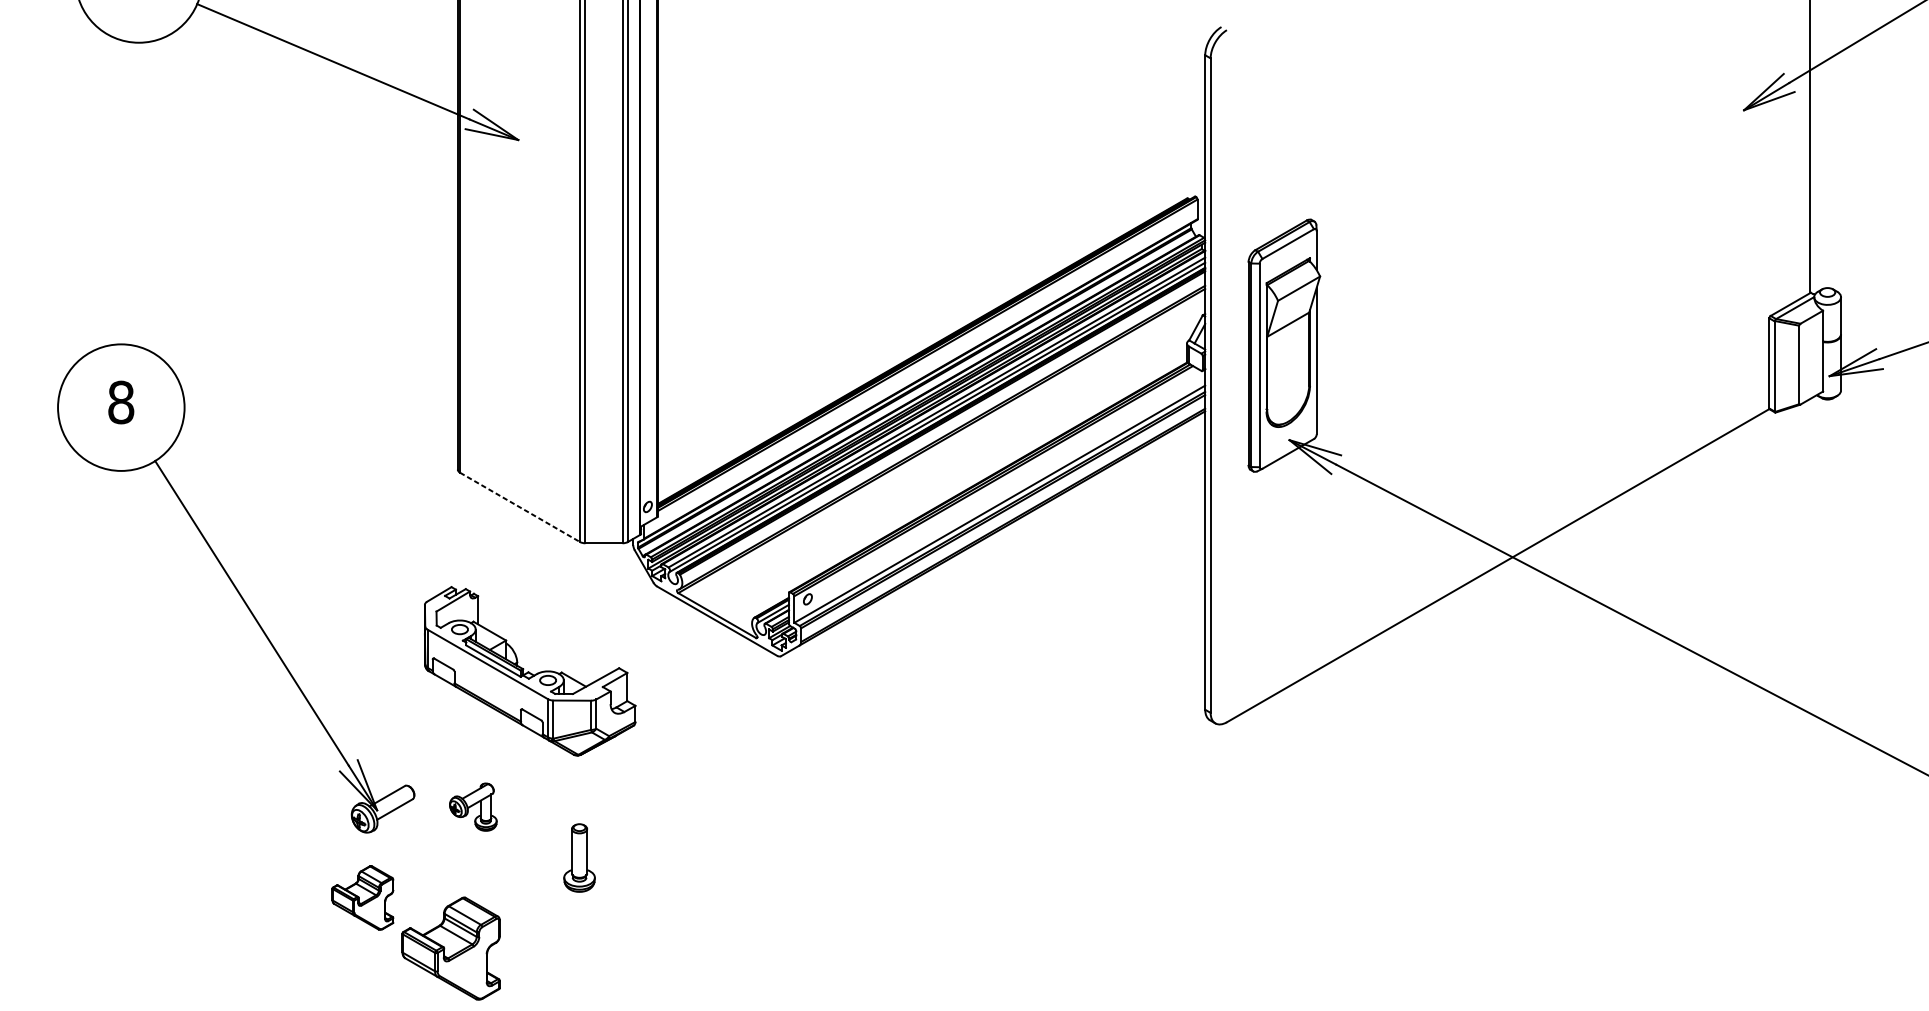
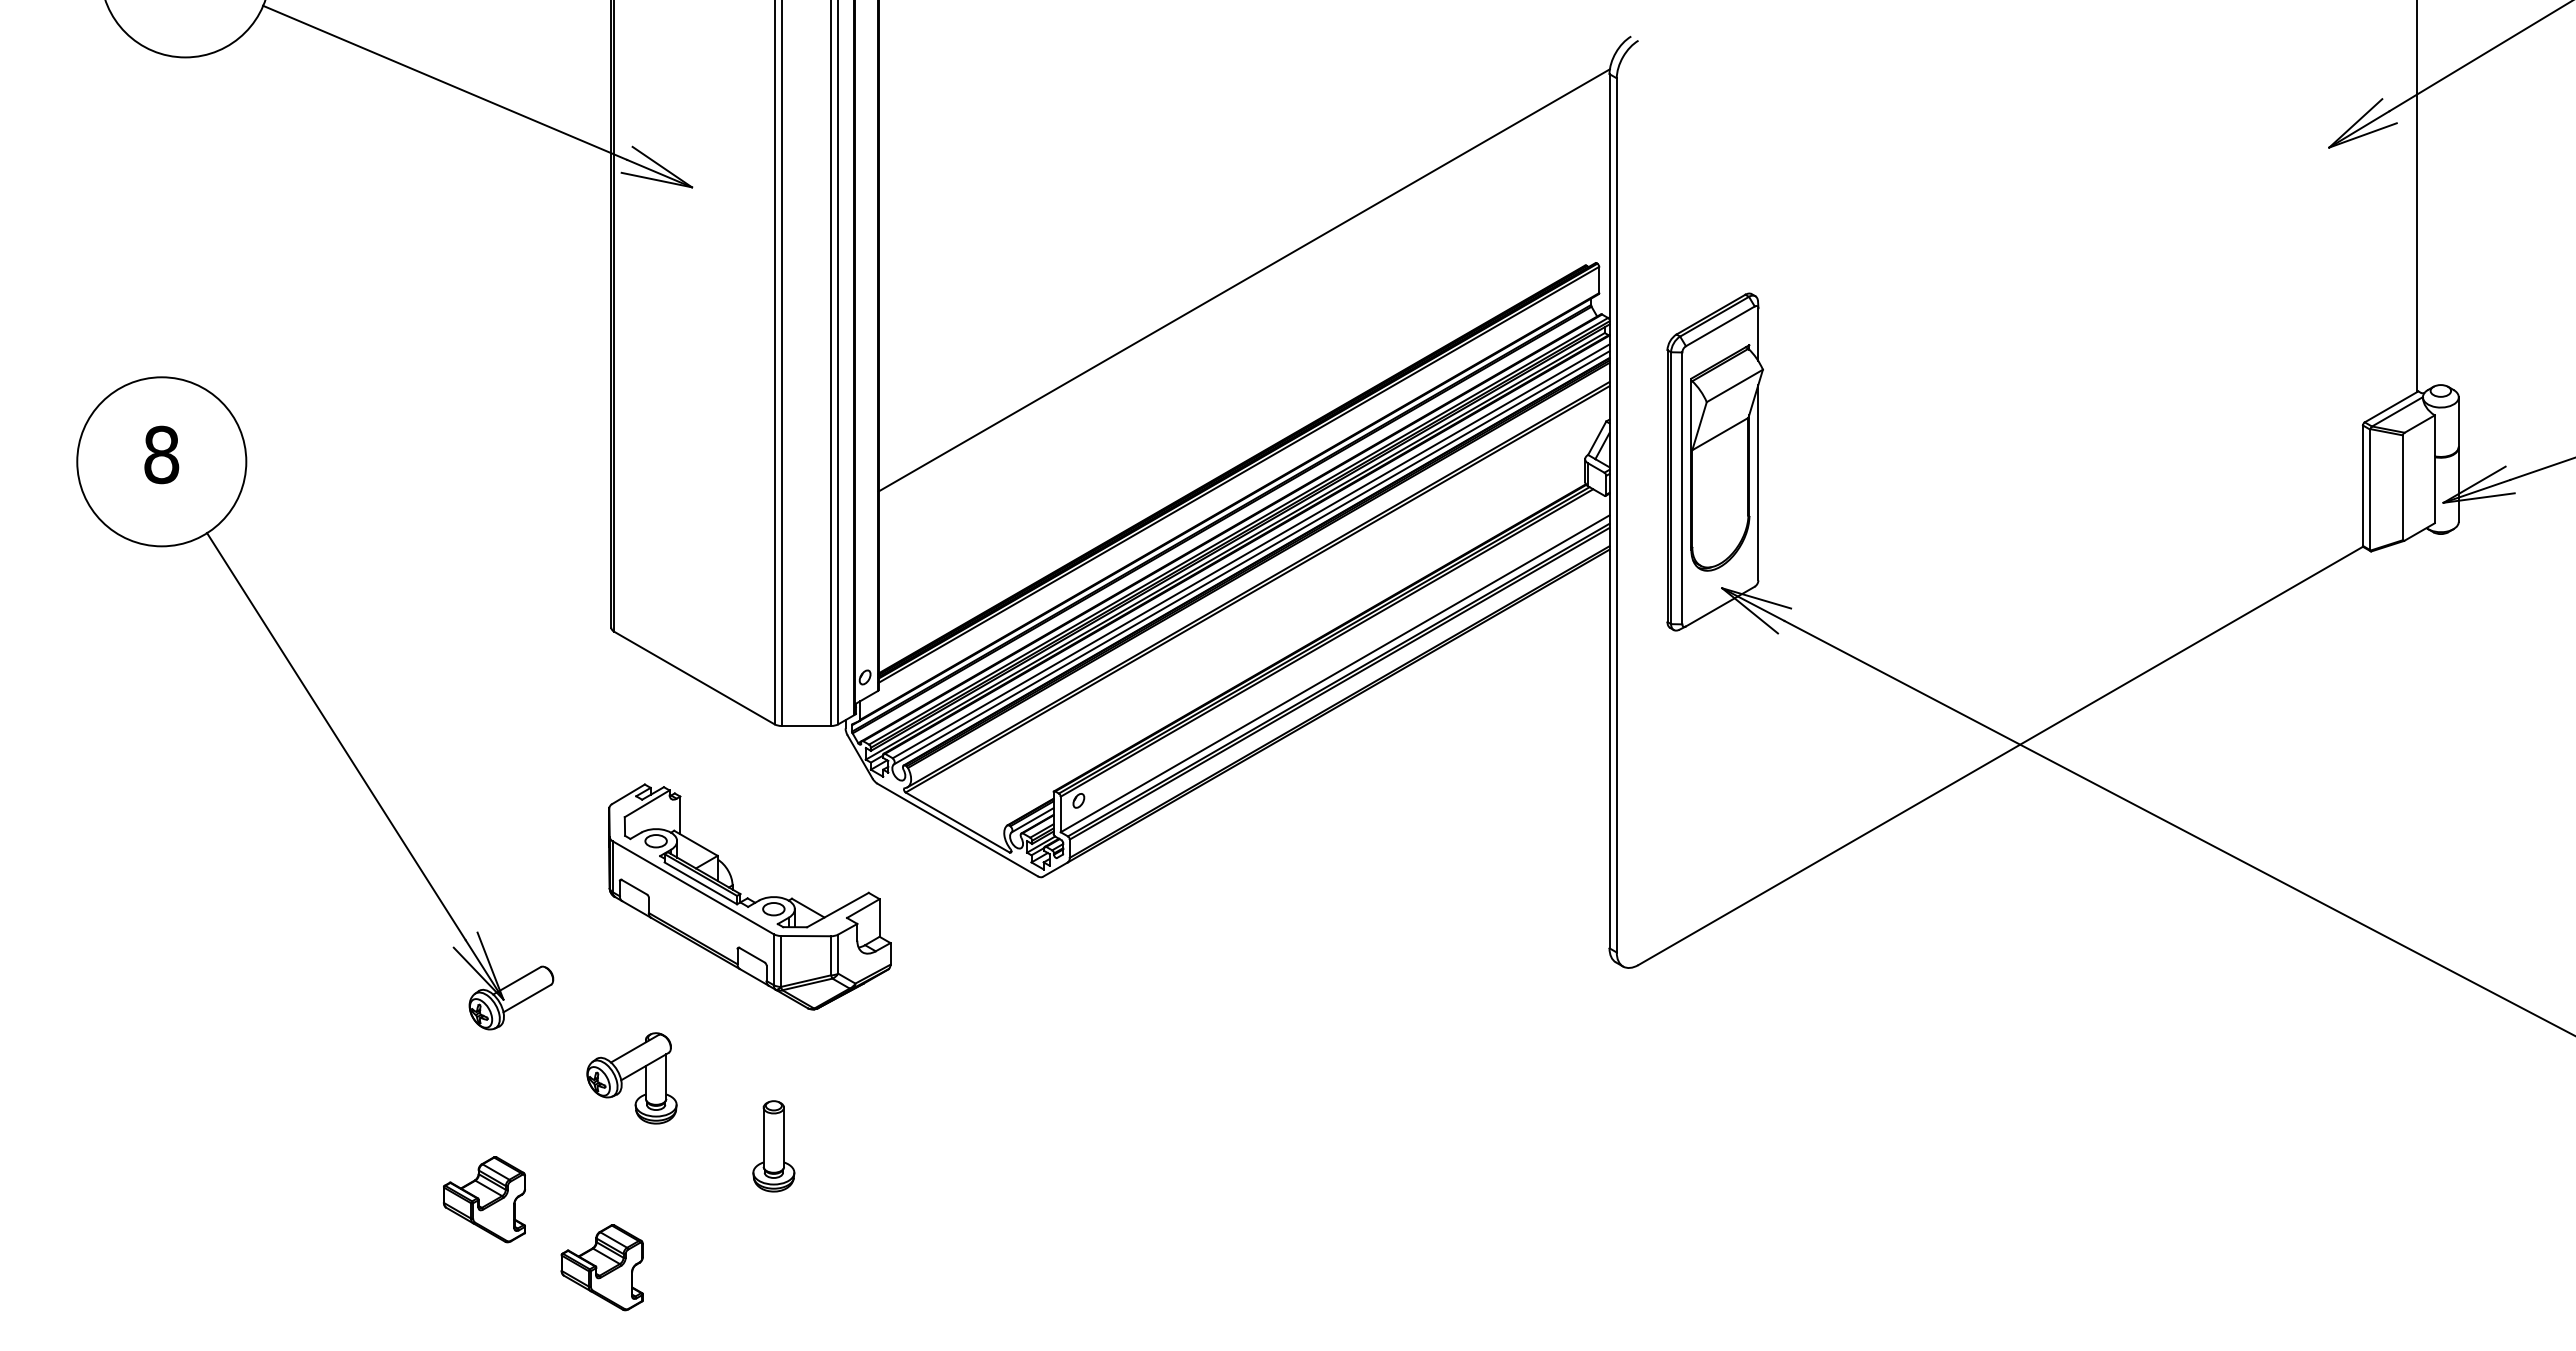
line: (931, 209) -> (1243, 280), added
line: (520, 507) -> (694, 678), dashed -> solid
part: (236, 588) -> (315, 703), moved
part: (529, 670) -> (749, 896), moved
part: (472, 807) -> (631, 1078), size x1.43
part: (450, 948) -> (601, 1267), size x0.62

